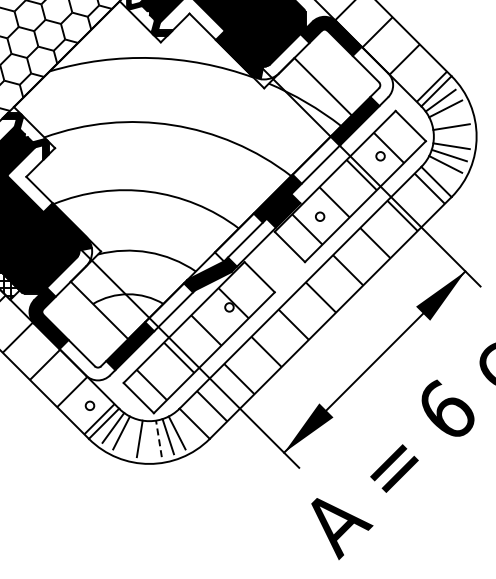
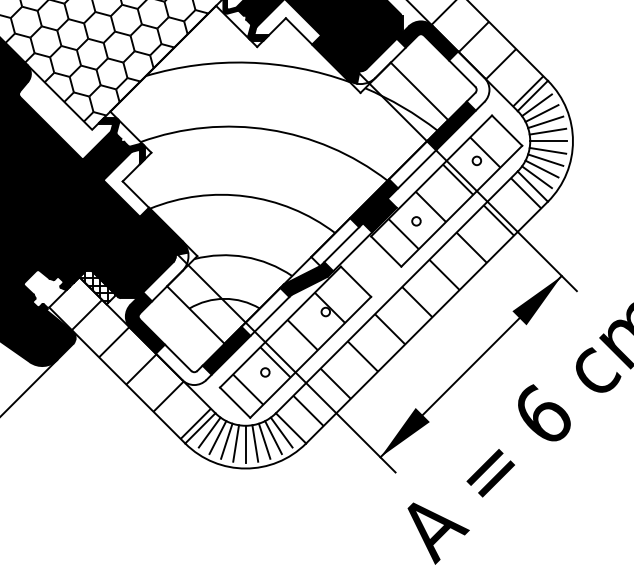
line: (449, 117) -> (545, 122), added
line: (452, 136) -> (548, 141), added
line: (440, 172) -> (536, 177), added
circle: (90, 405) -> (265, 372), moved
line: (185, 427) -> (281, 432), added
line: (130, 435) -> (226, 440), added
line: (149, 438) -> (245, 443), added
line: (159, 438) -> (255, 443), dashed -> solid

